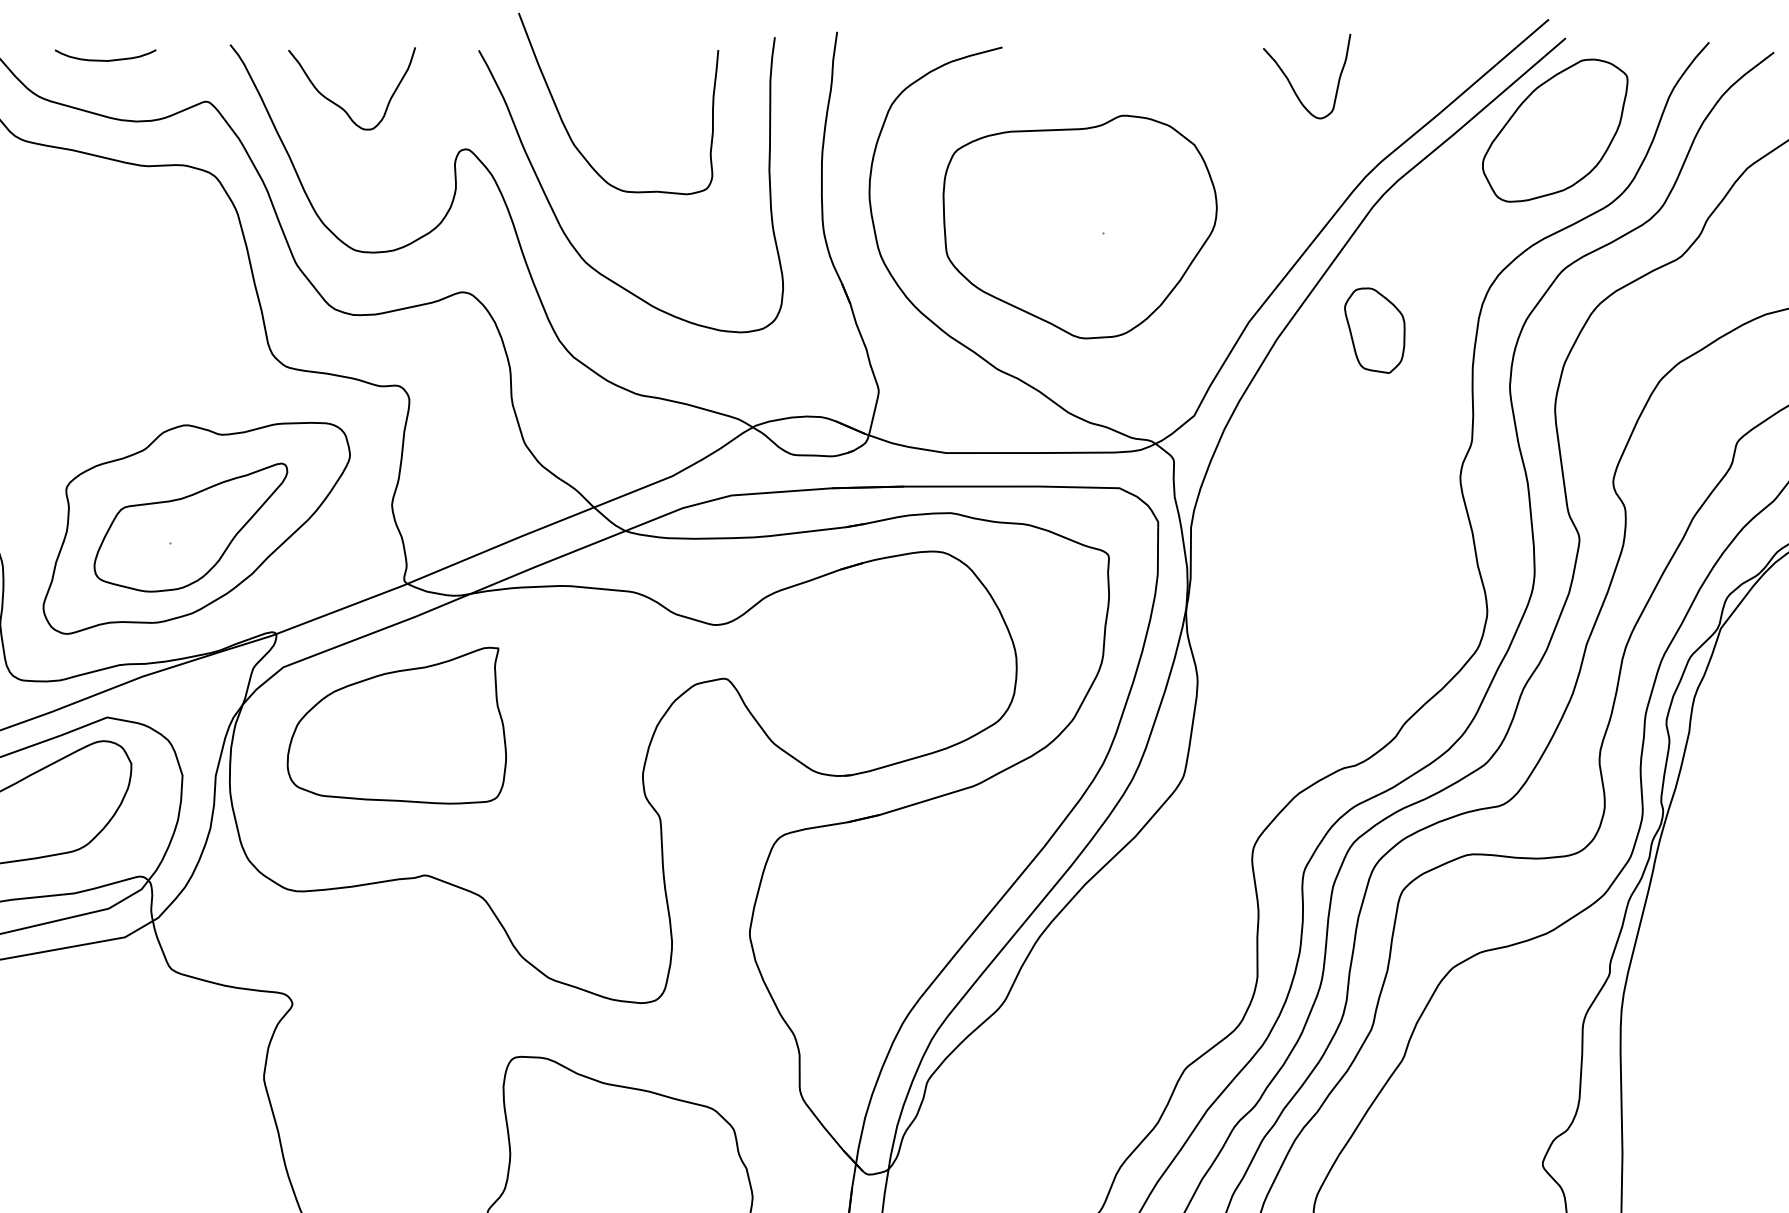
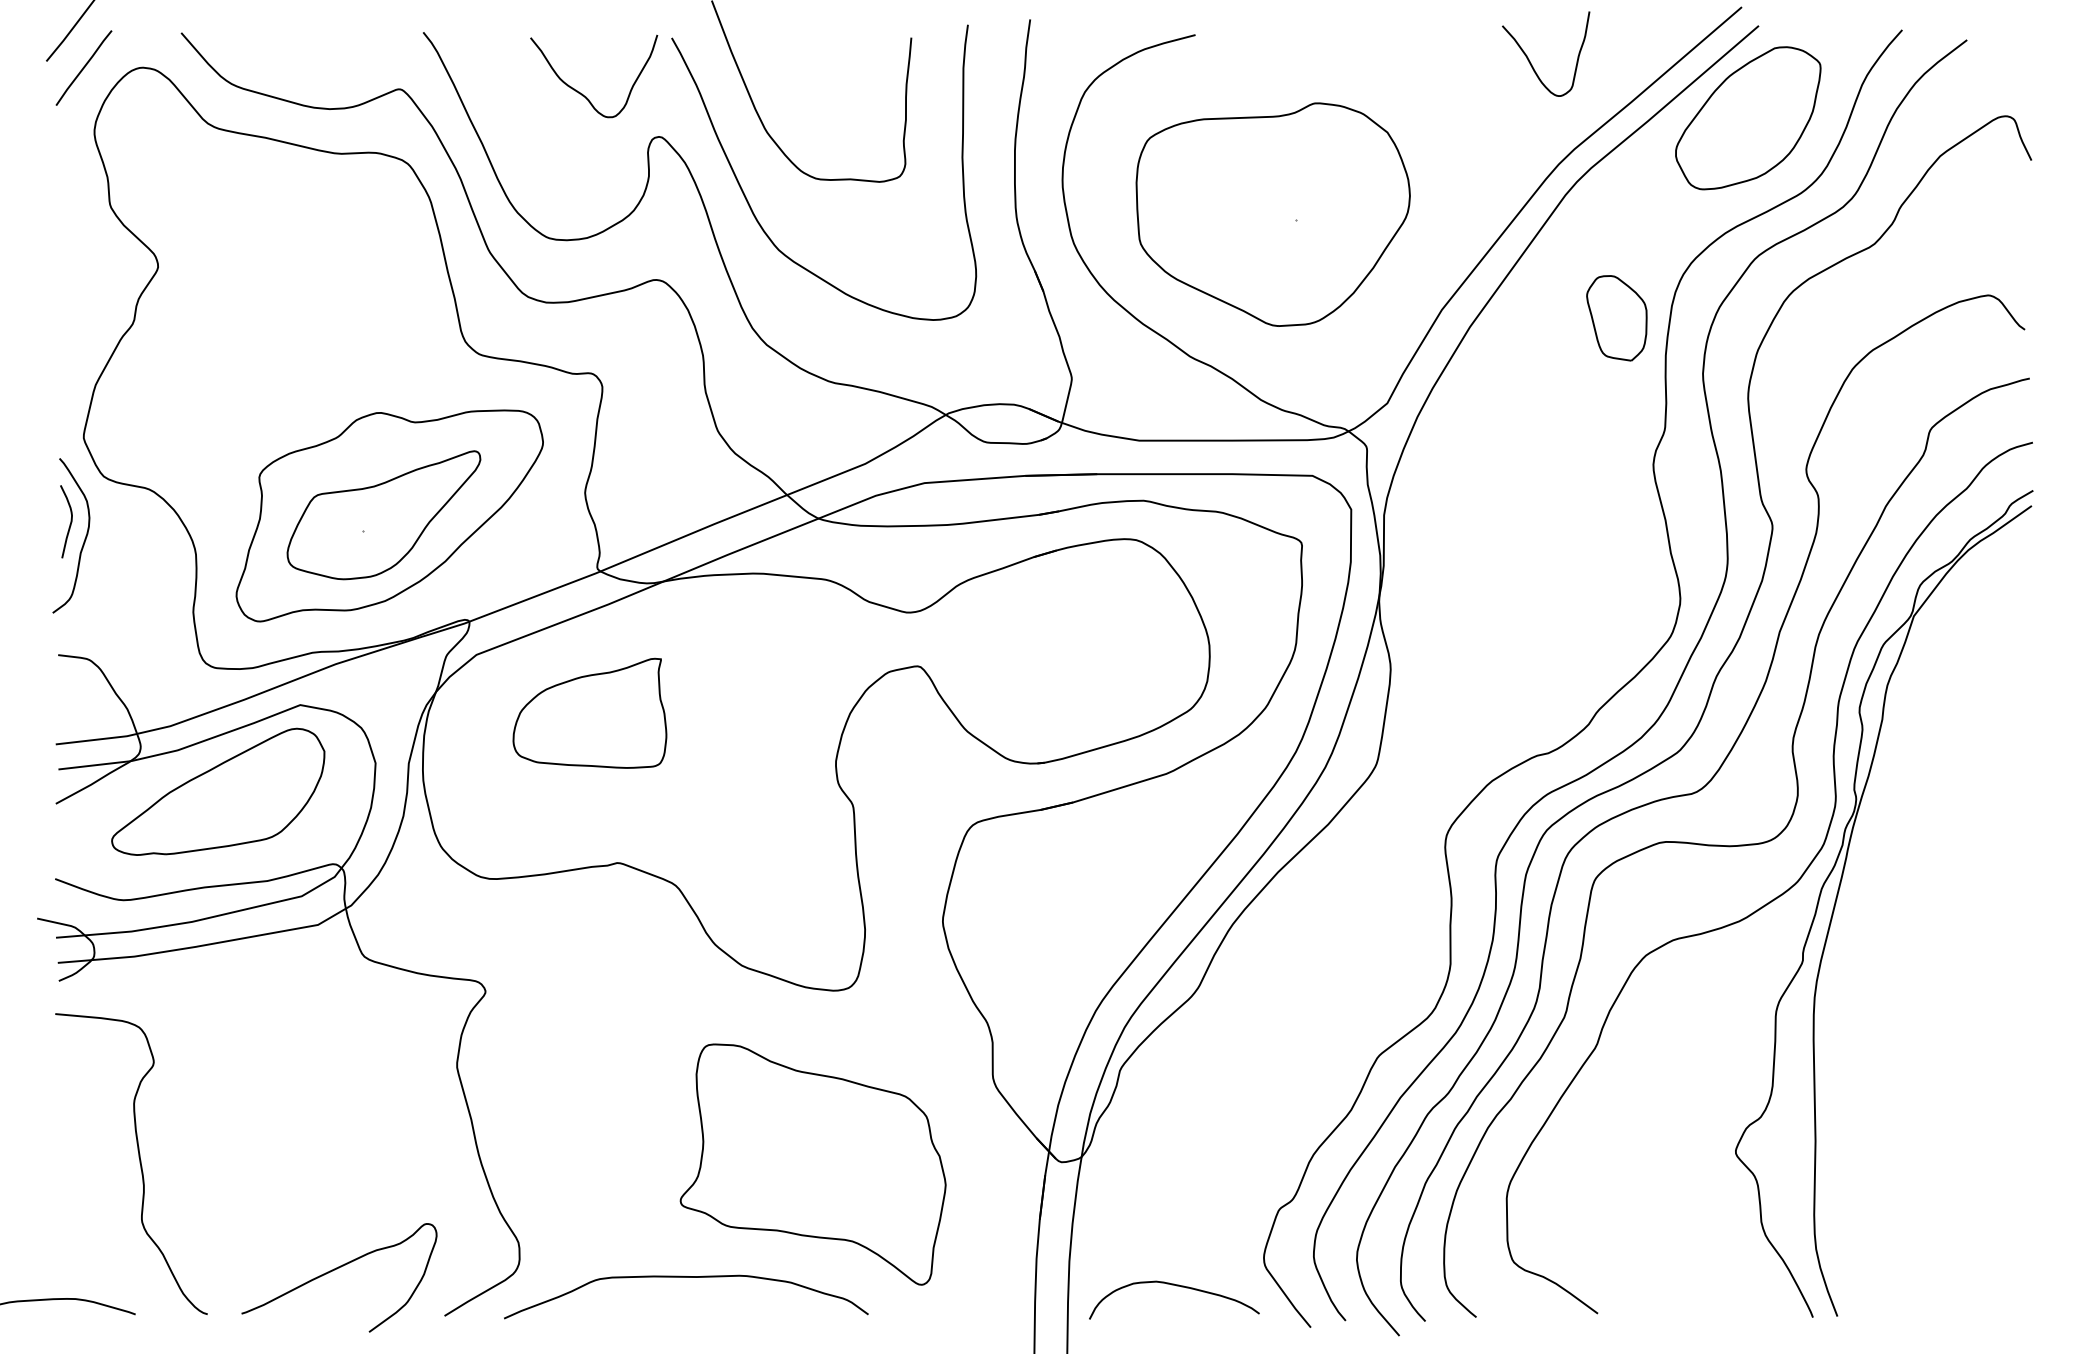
curve: (105, 59) -> (298, 47), removed
curve: (1291, 83) -> (1530, 61), moved
curve: (340, 105) -> (582, 93), moved
part: (1374, 330) -> (1616, 318), moved
part: (396, 725) -> (589, 713), size x0.7

